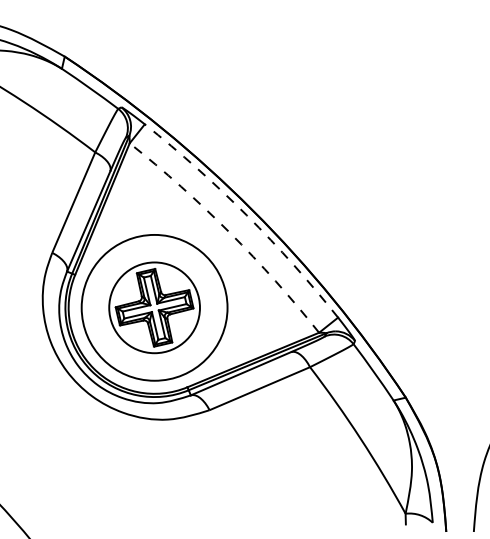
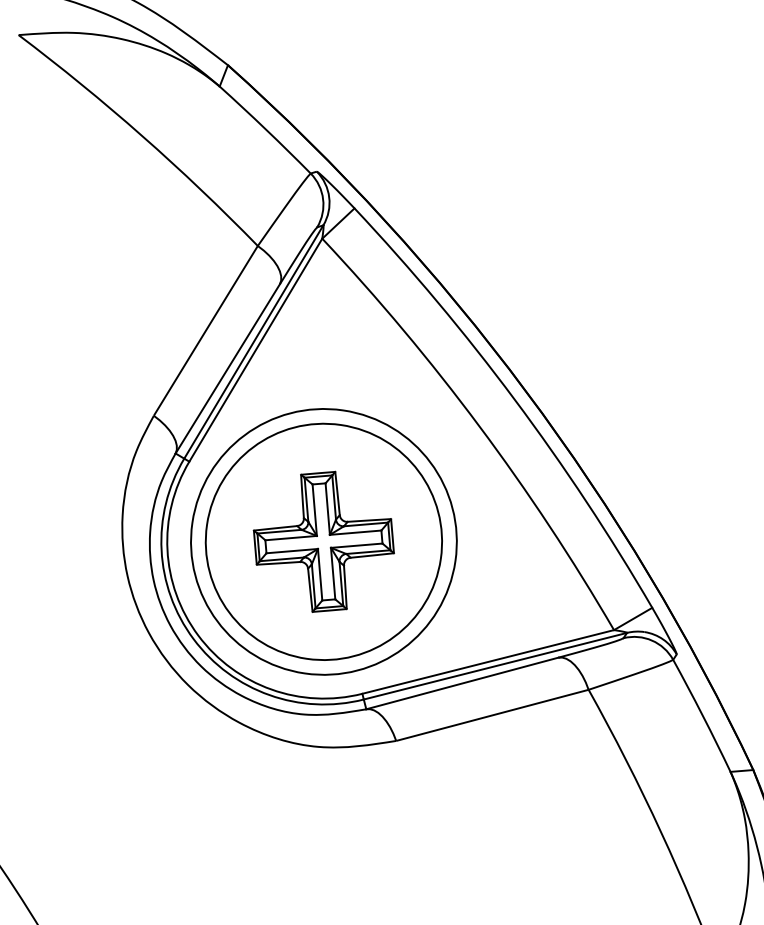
arc: (246, 215) -> (513, 399), dashed -> solid
arc: (229, 232) -> (478, 425), dashed -> solid
circle: (154, 307) -> (323, 541), size x1.43

